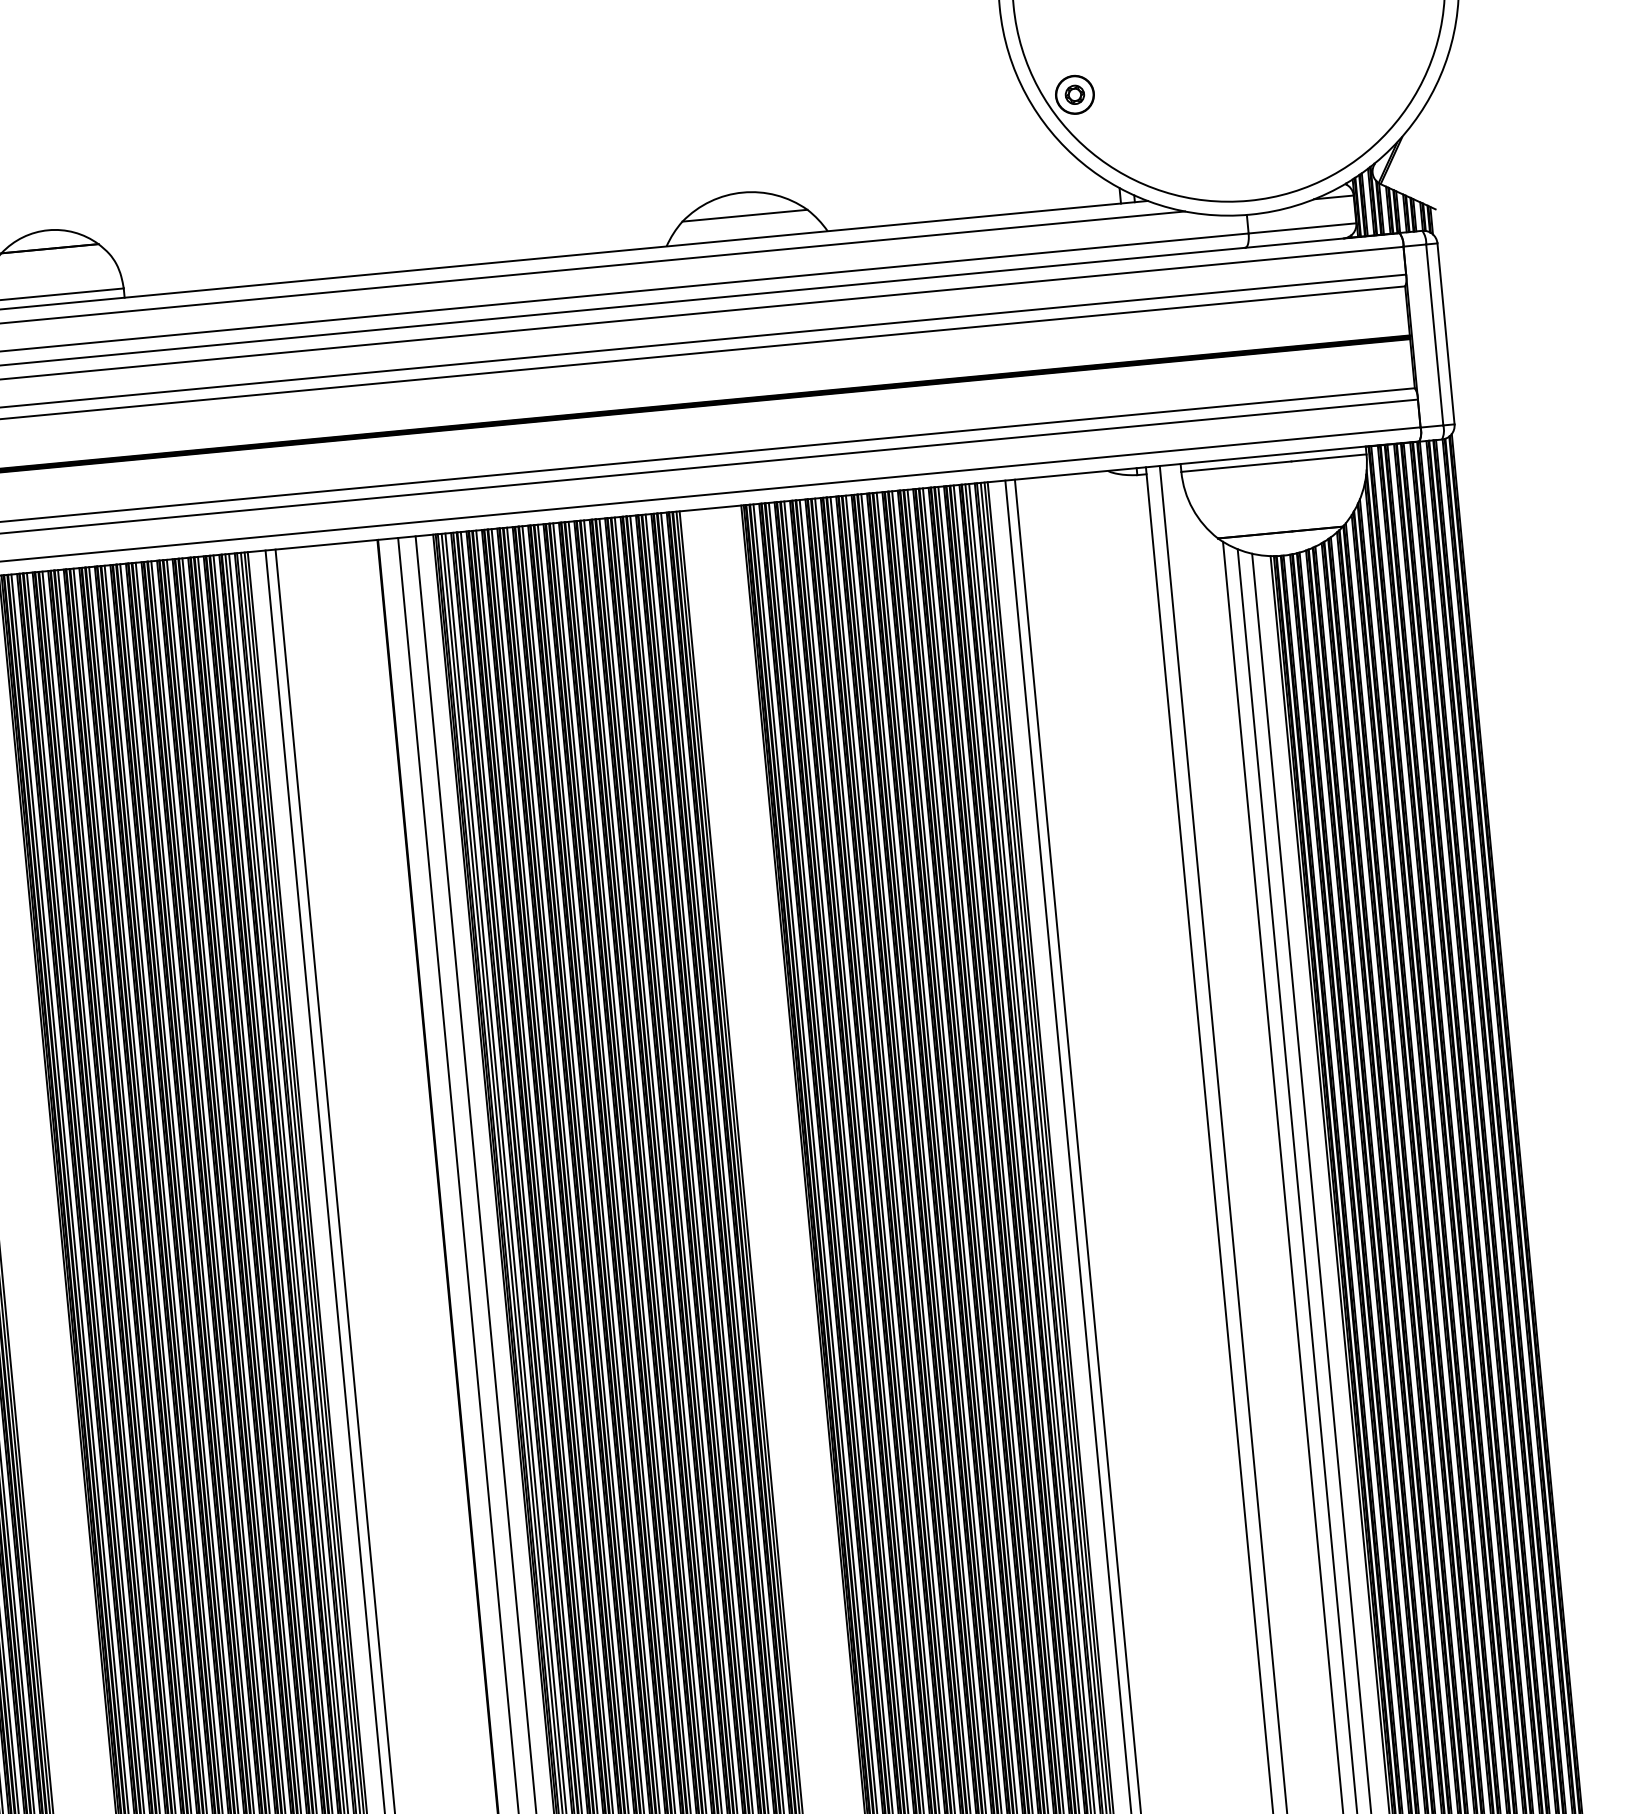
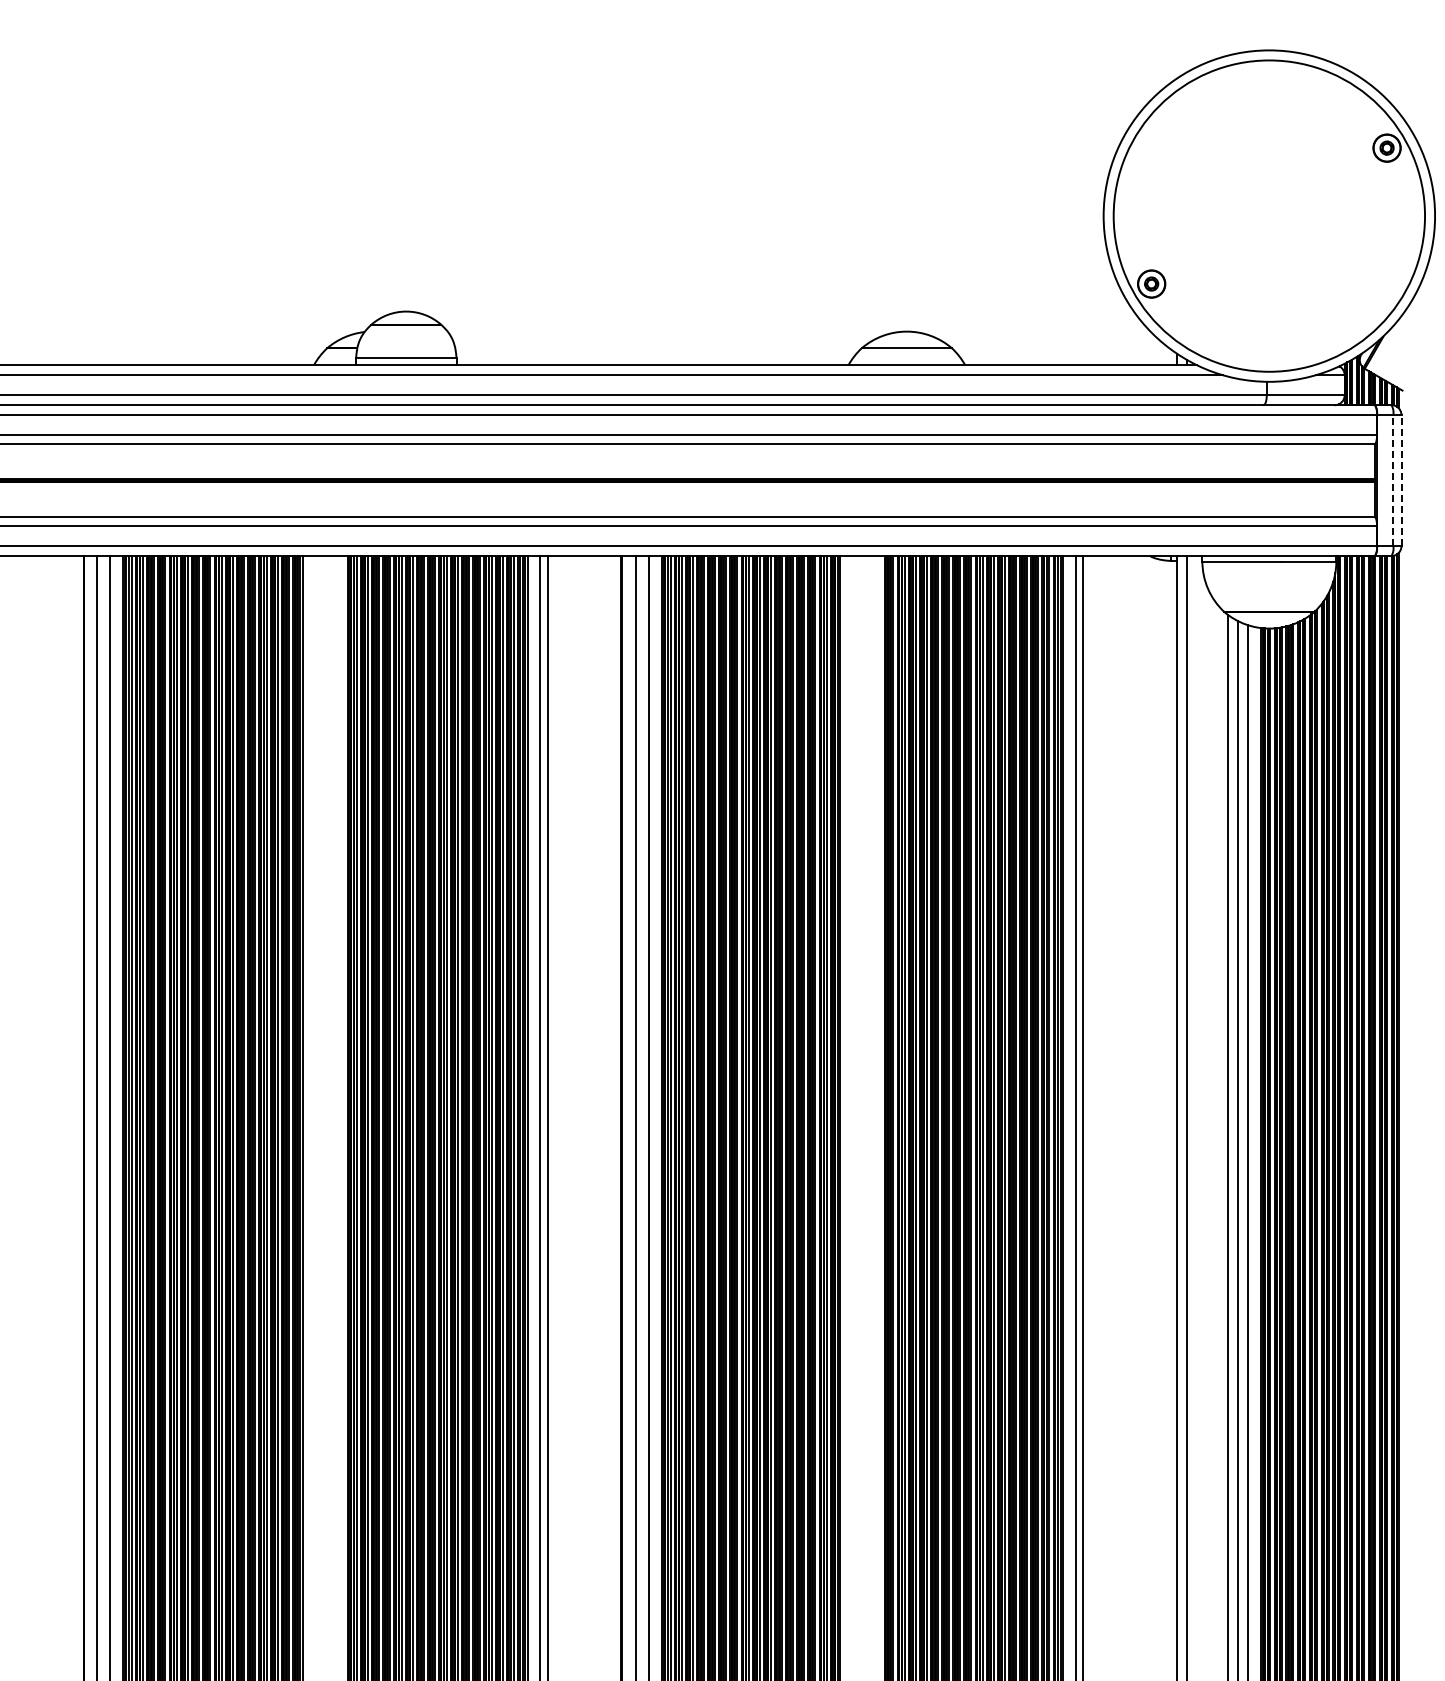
line: (1445, 333) -> (1401, 480), solid -> dashed
line: (1434, 334) -> (1393, 480), solid -> dashed

